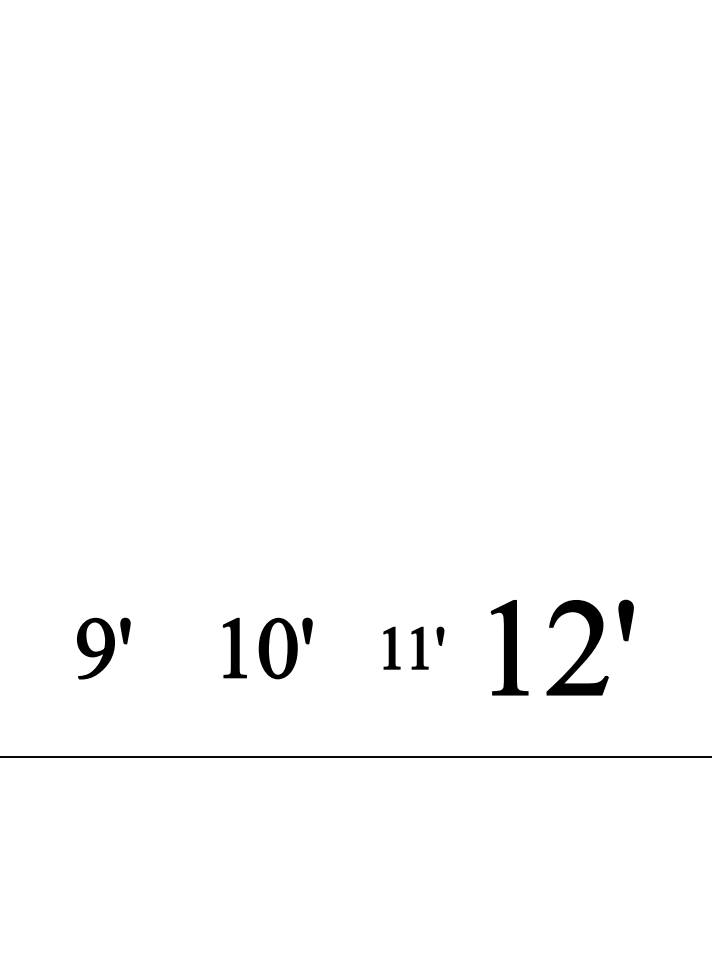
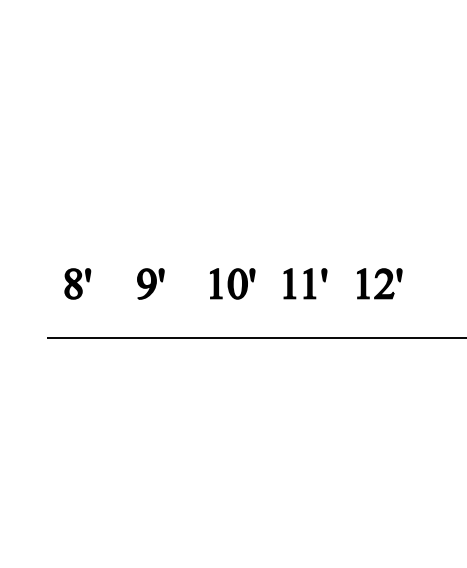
part: (413, 647) -> (305, 283), size x1.43
part: (562, 647) -> (379, 283), size x0.62

